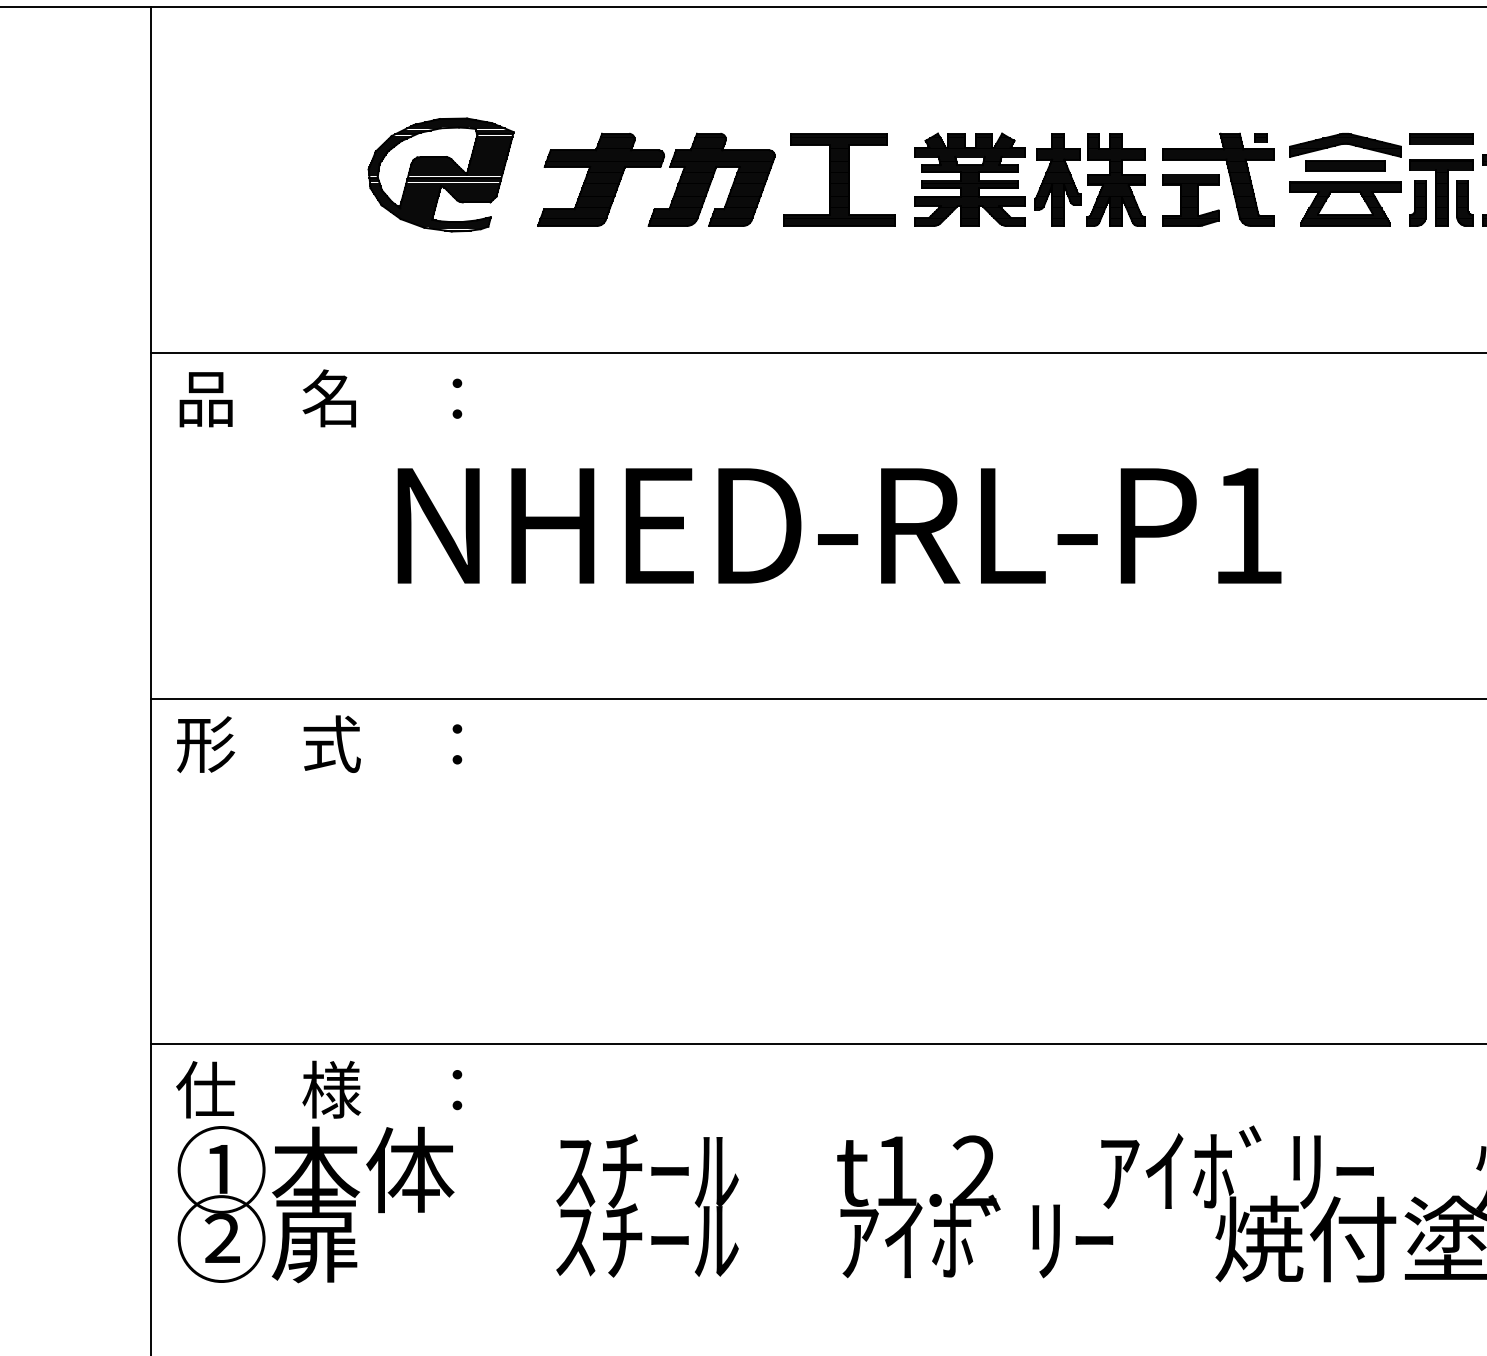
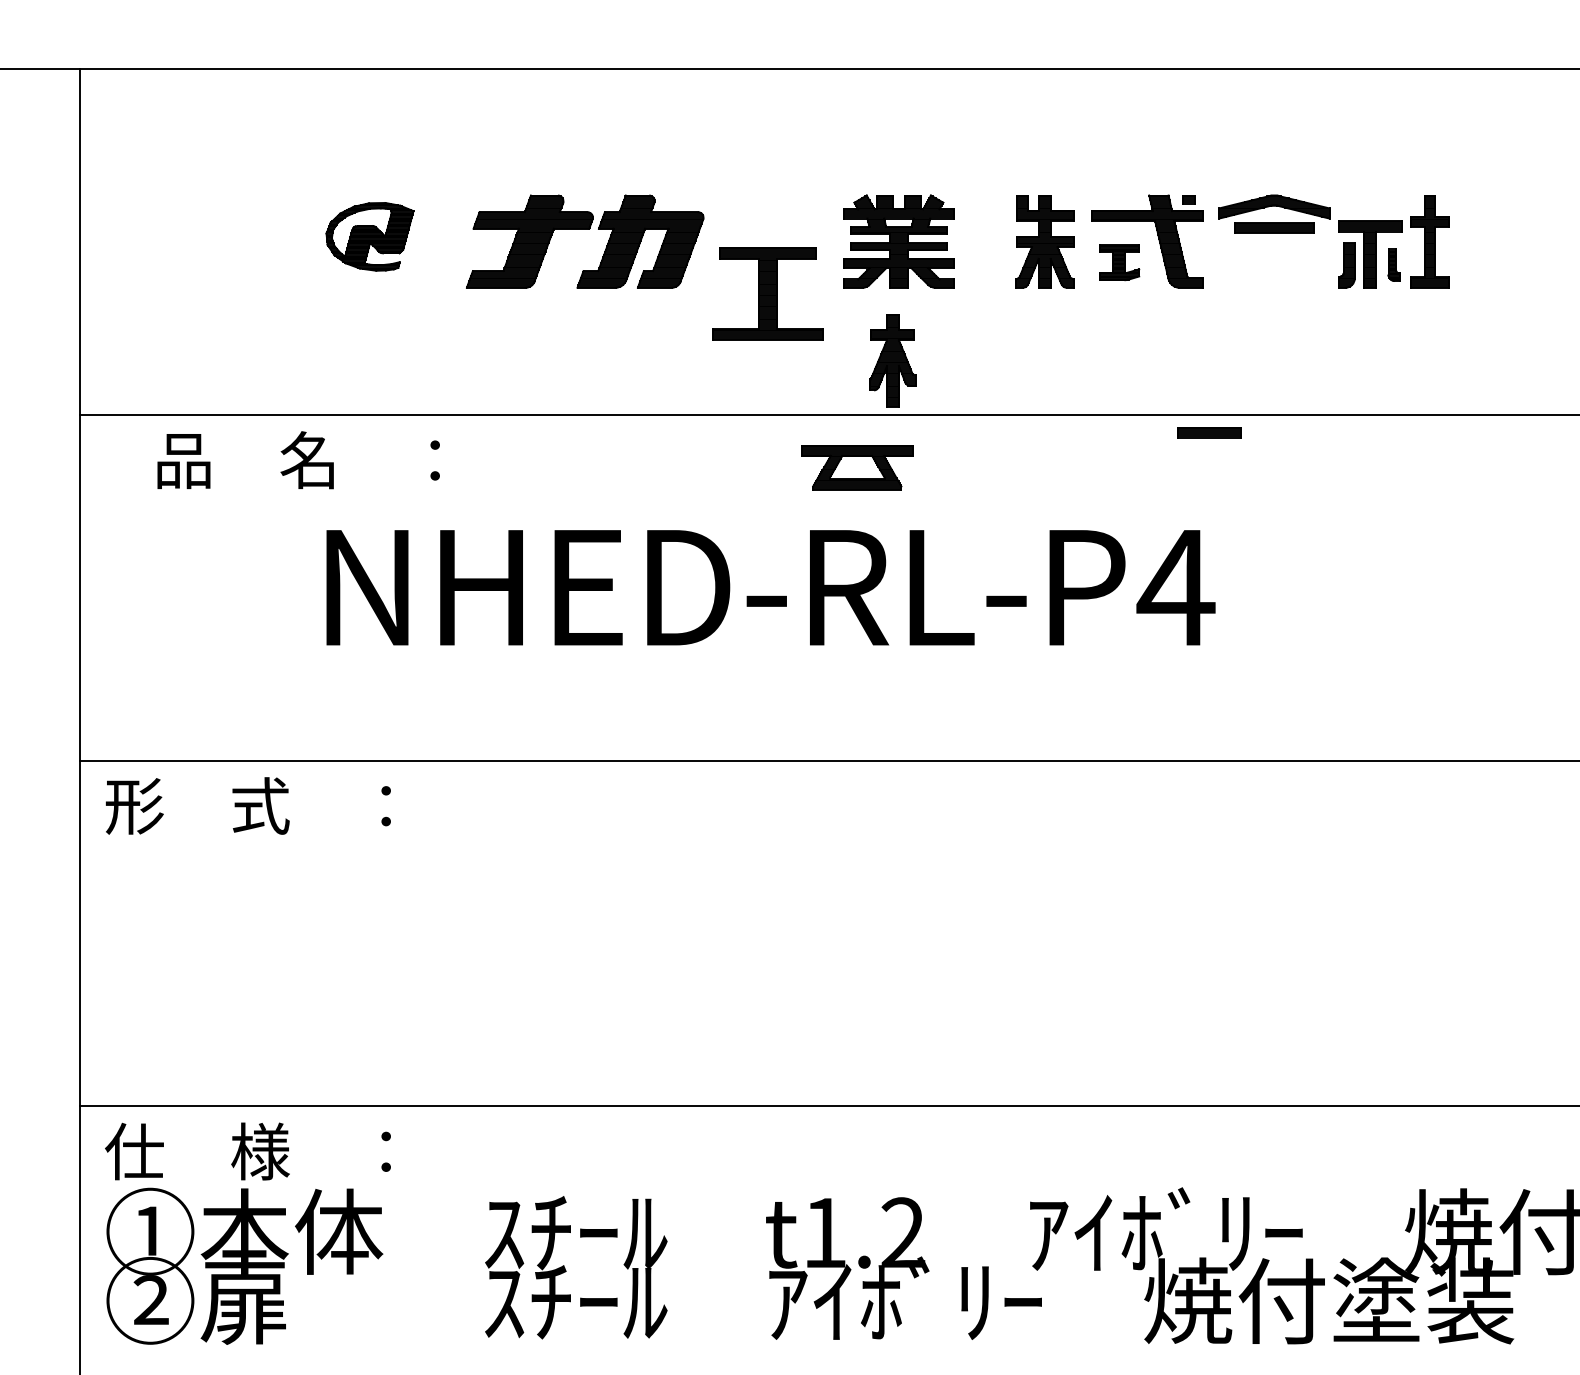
part: (1441, 138) -> (1209, 432), moved
part: (440, 174) -> (369, 236), size x0.6
part: (838, 179) -> (767, 293), moved
part: (1057, 179) -> (892, 360), moved
part: (1190, 200) -> (1119, 262), size x0.7
part: (1345, 203) -> (857, 467), moved
part: (1464, 203) -> (1393, 265), size x0.7
text: (320, 398) -> (298, 460), moved
text: (1246, 525) -> (1175, 587), NHED-RL-P1 -> NHED-RL-P4

